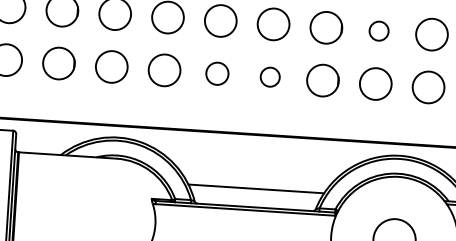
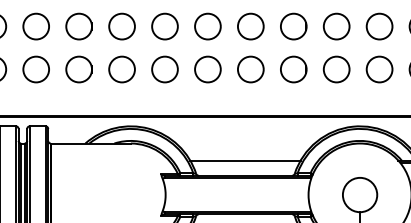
circle: (378, 31) -> (336, 26), size x1.67
circle: (216, 73) -> (207, 69), size x1.43
circle: (269, 77) -> (250, 69), size x1.67

